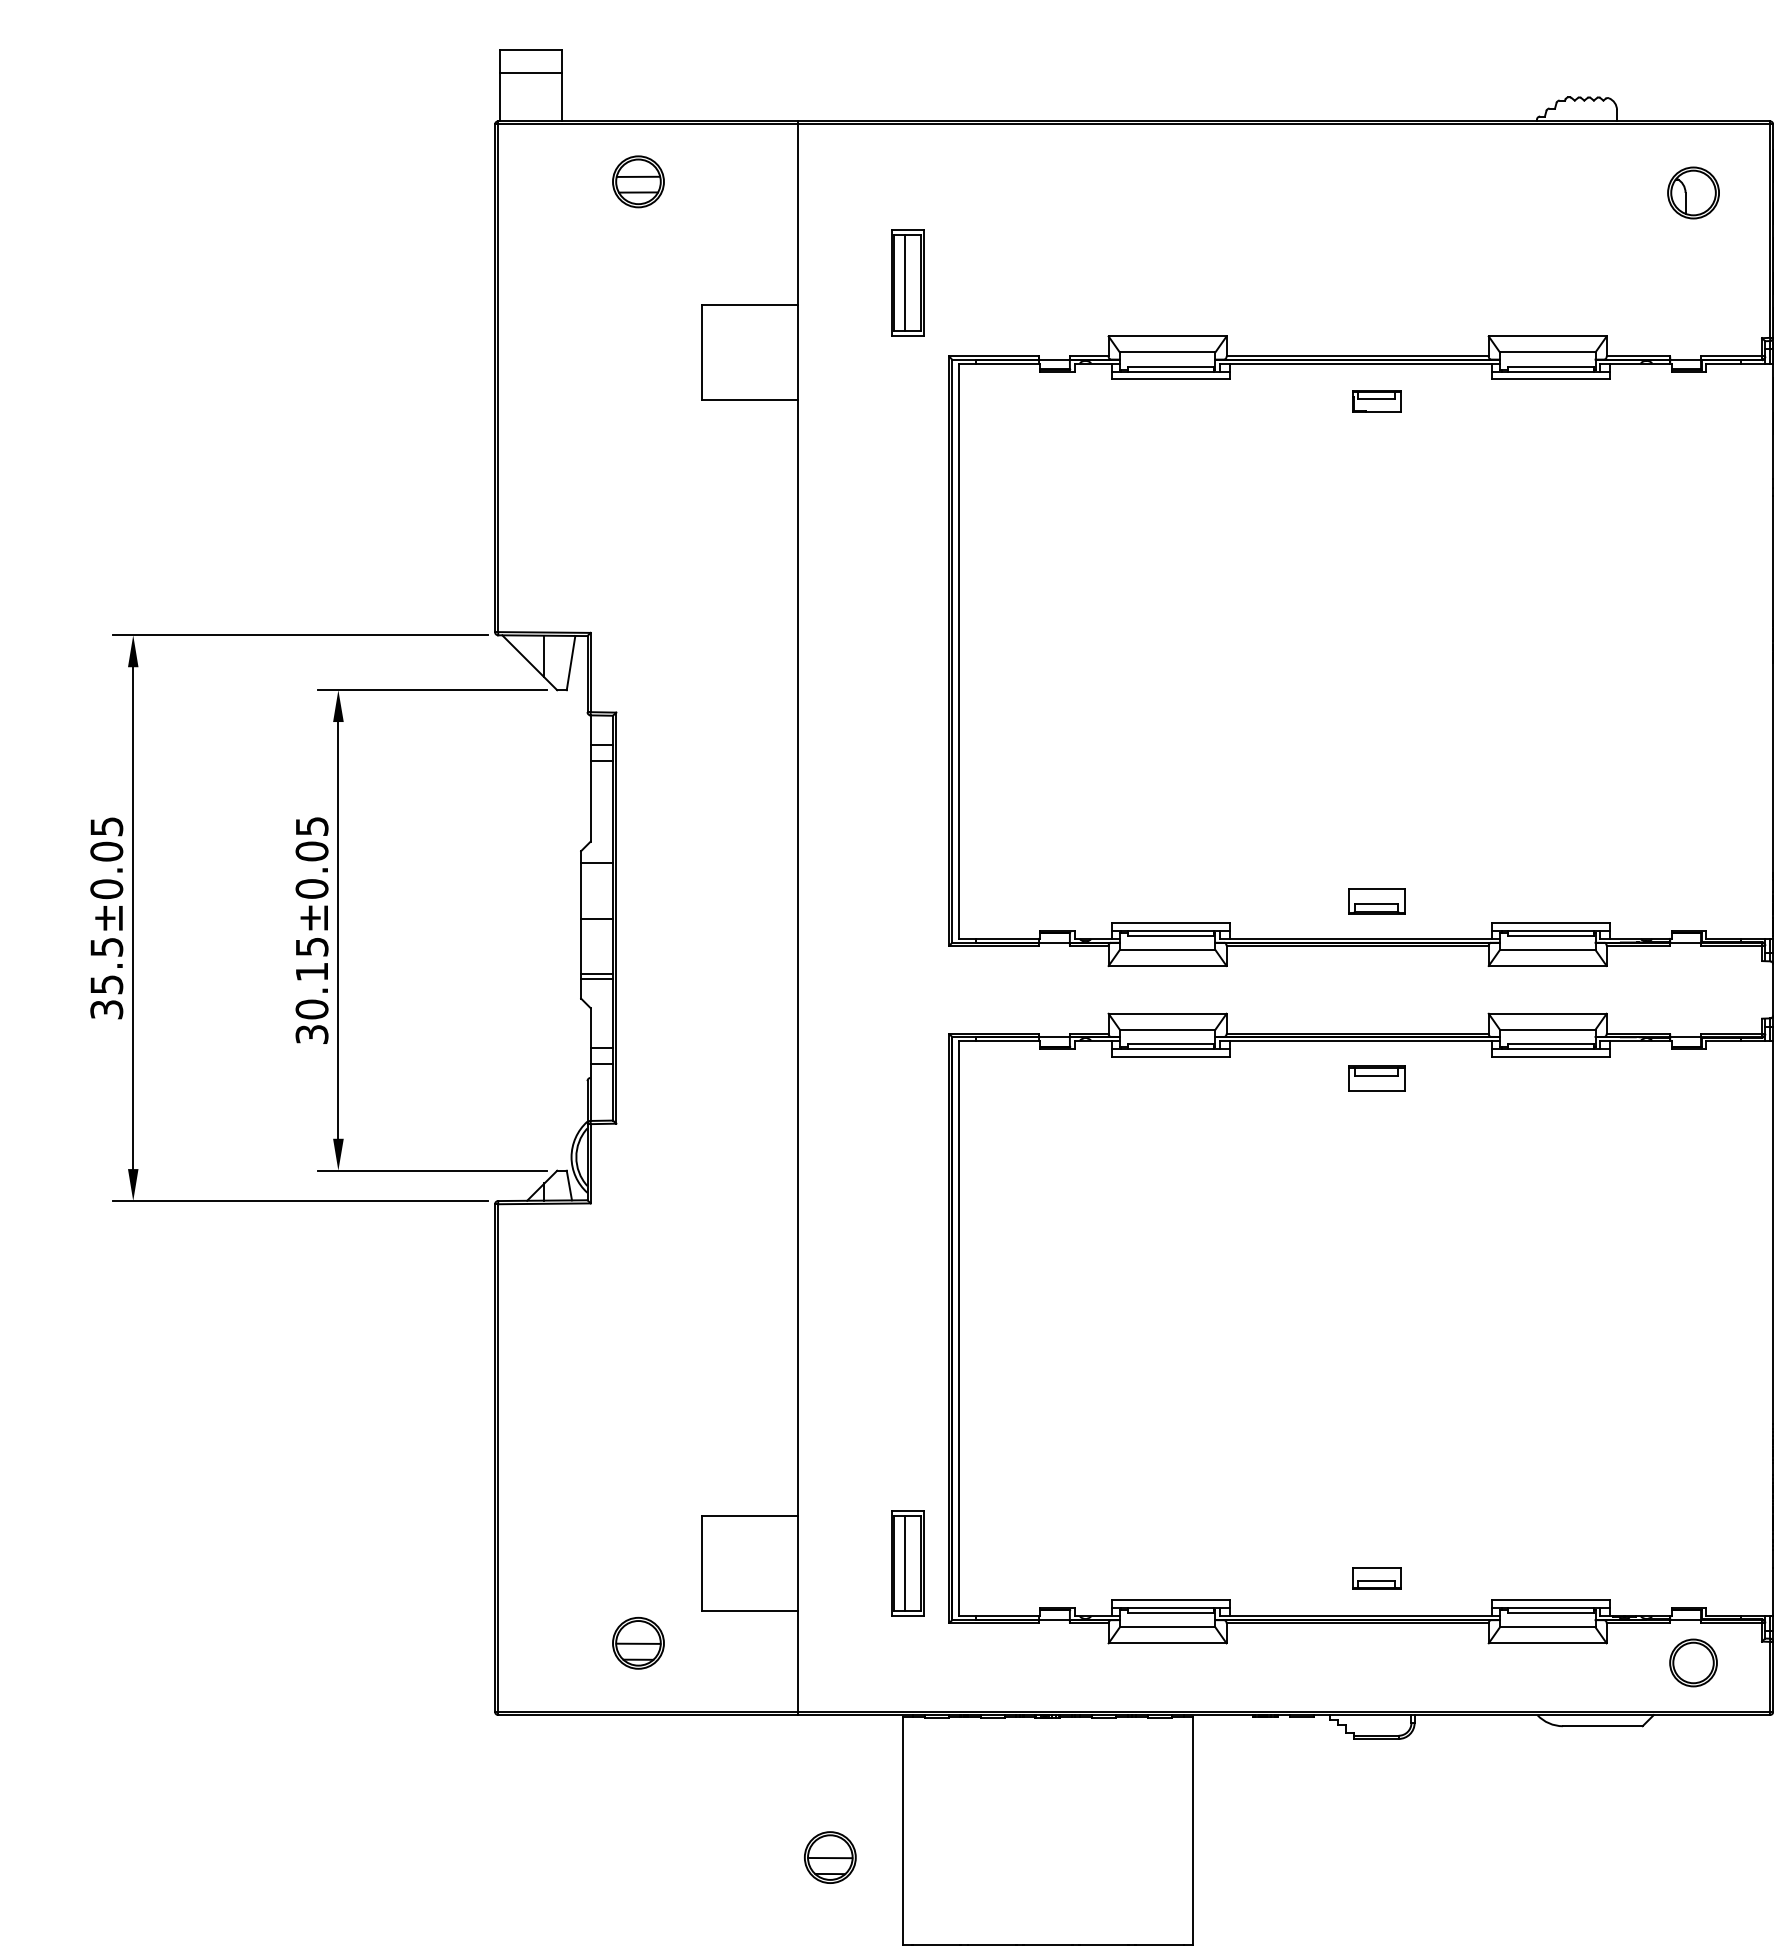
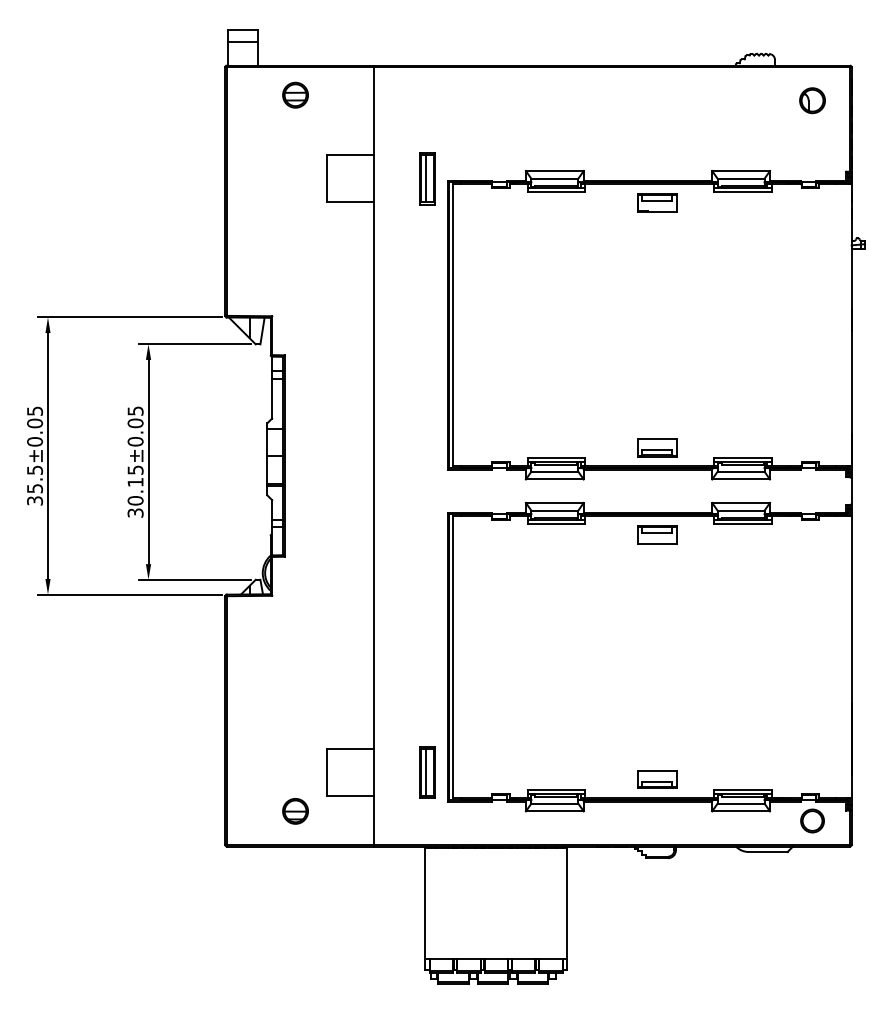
part: (907, 282) -> (427, 178), moved
part: (1377, 400) -> (657, 202), size x1.67
part: (1377, 900) -> (657, 447), size x1.43
part: (1377, 1078) -> (657, 534), size x1.43
part: (1377, 1578) -> (657, 779), size x1.67
part: (830, 1857) -> (389, 916), removed

